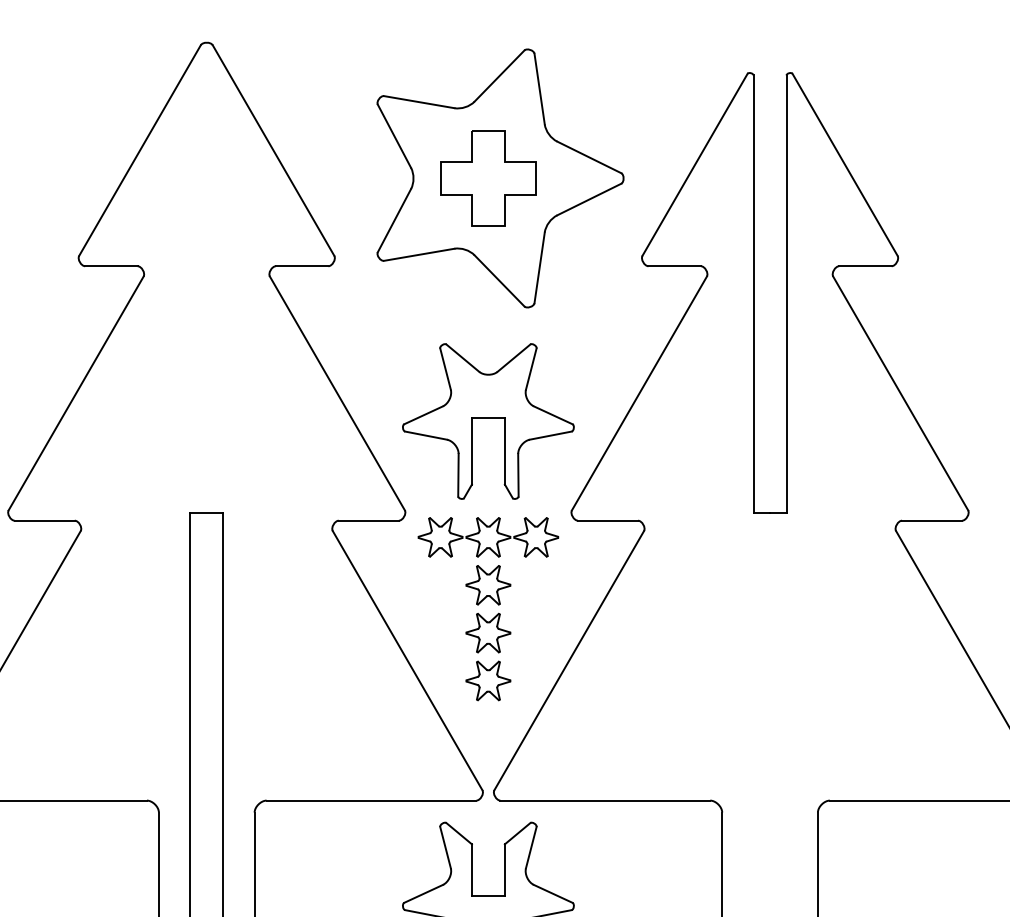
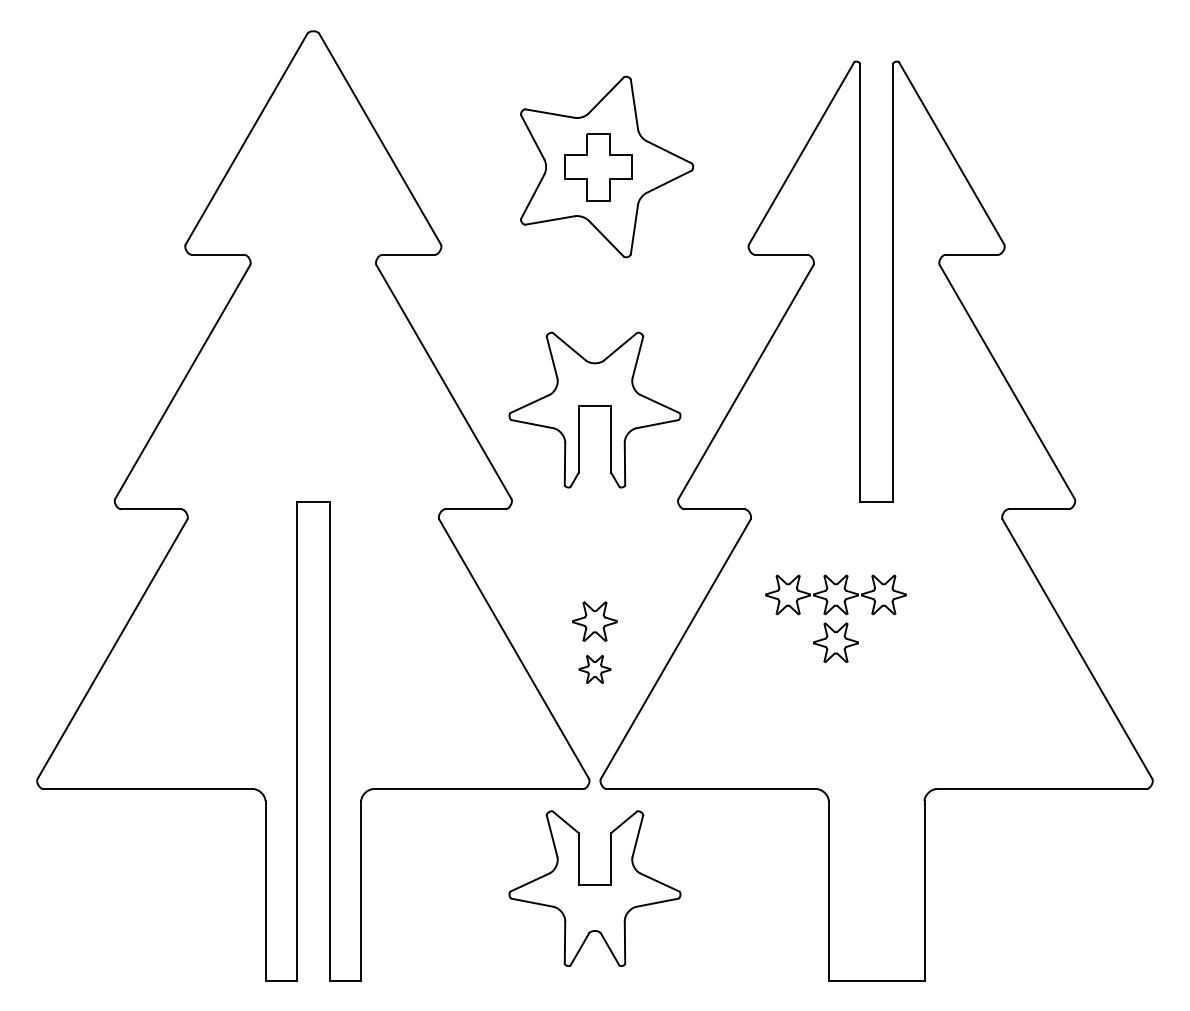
part: (499, 177) -> (606, 166), size x0.7
part: (483, 552) -> (831, 610), moved
part: (487, 680) -> (594, 669), size x0.7

